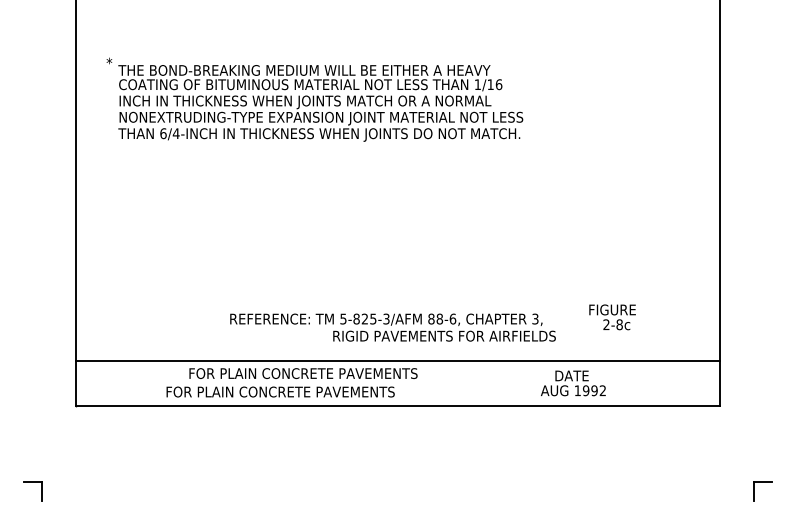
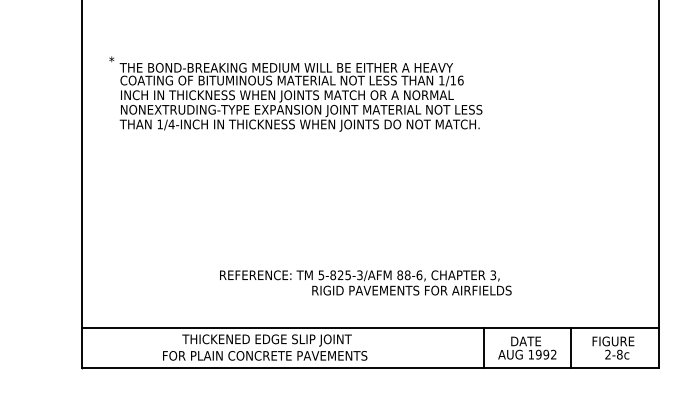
text: (163, 133) -> (160, 124), 6/4-INCH -> 1/4-INCH
text: (612, 317) -> (613, 348), moved
text: (392, 327) -> (365, 282), moved
text: (302, 374) -> (284, 340), FOR PLAIN CONCRETE PAVEMENTS -> THICKENED EDGE SLIP JOINT
line: (524, 383) -> (483, 348), added
line: (622, 383) -> (571, 348), added

